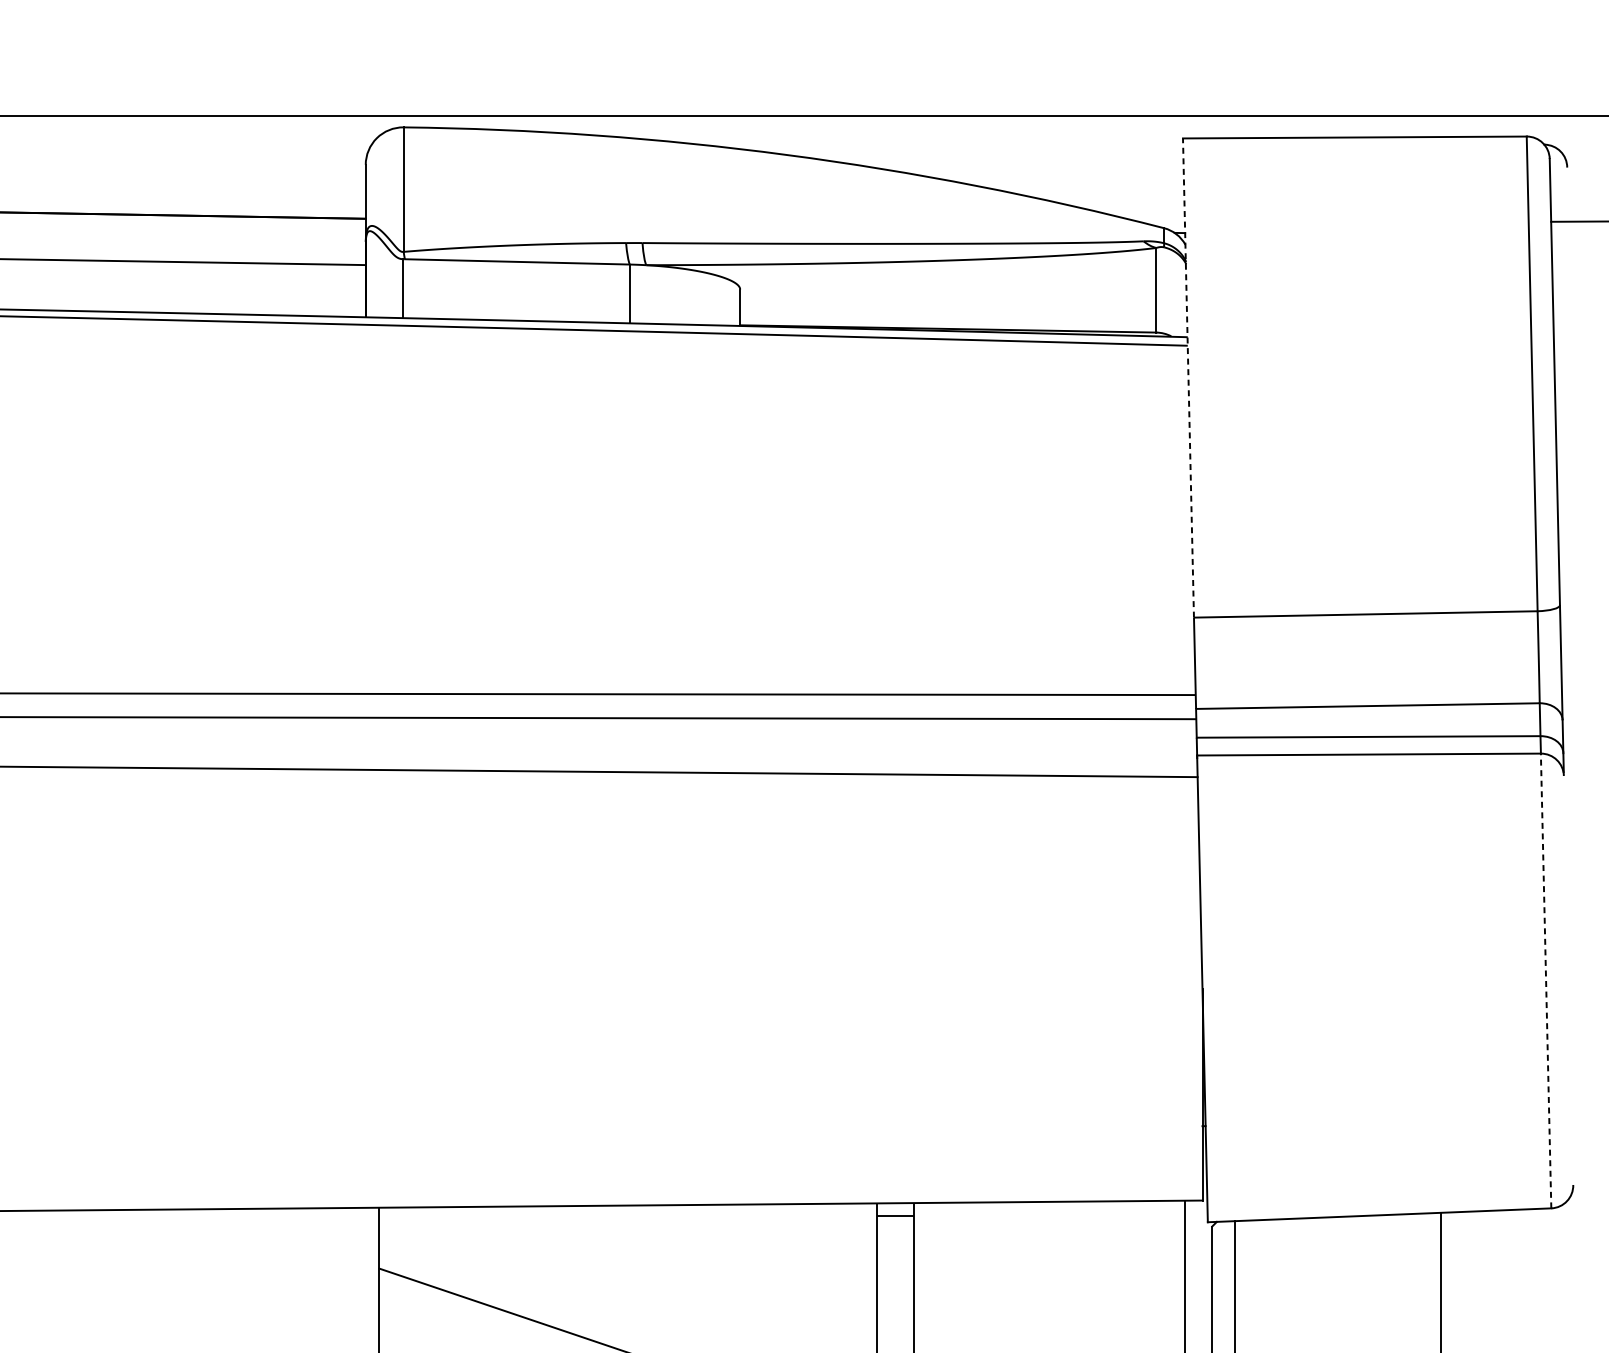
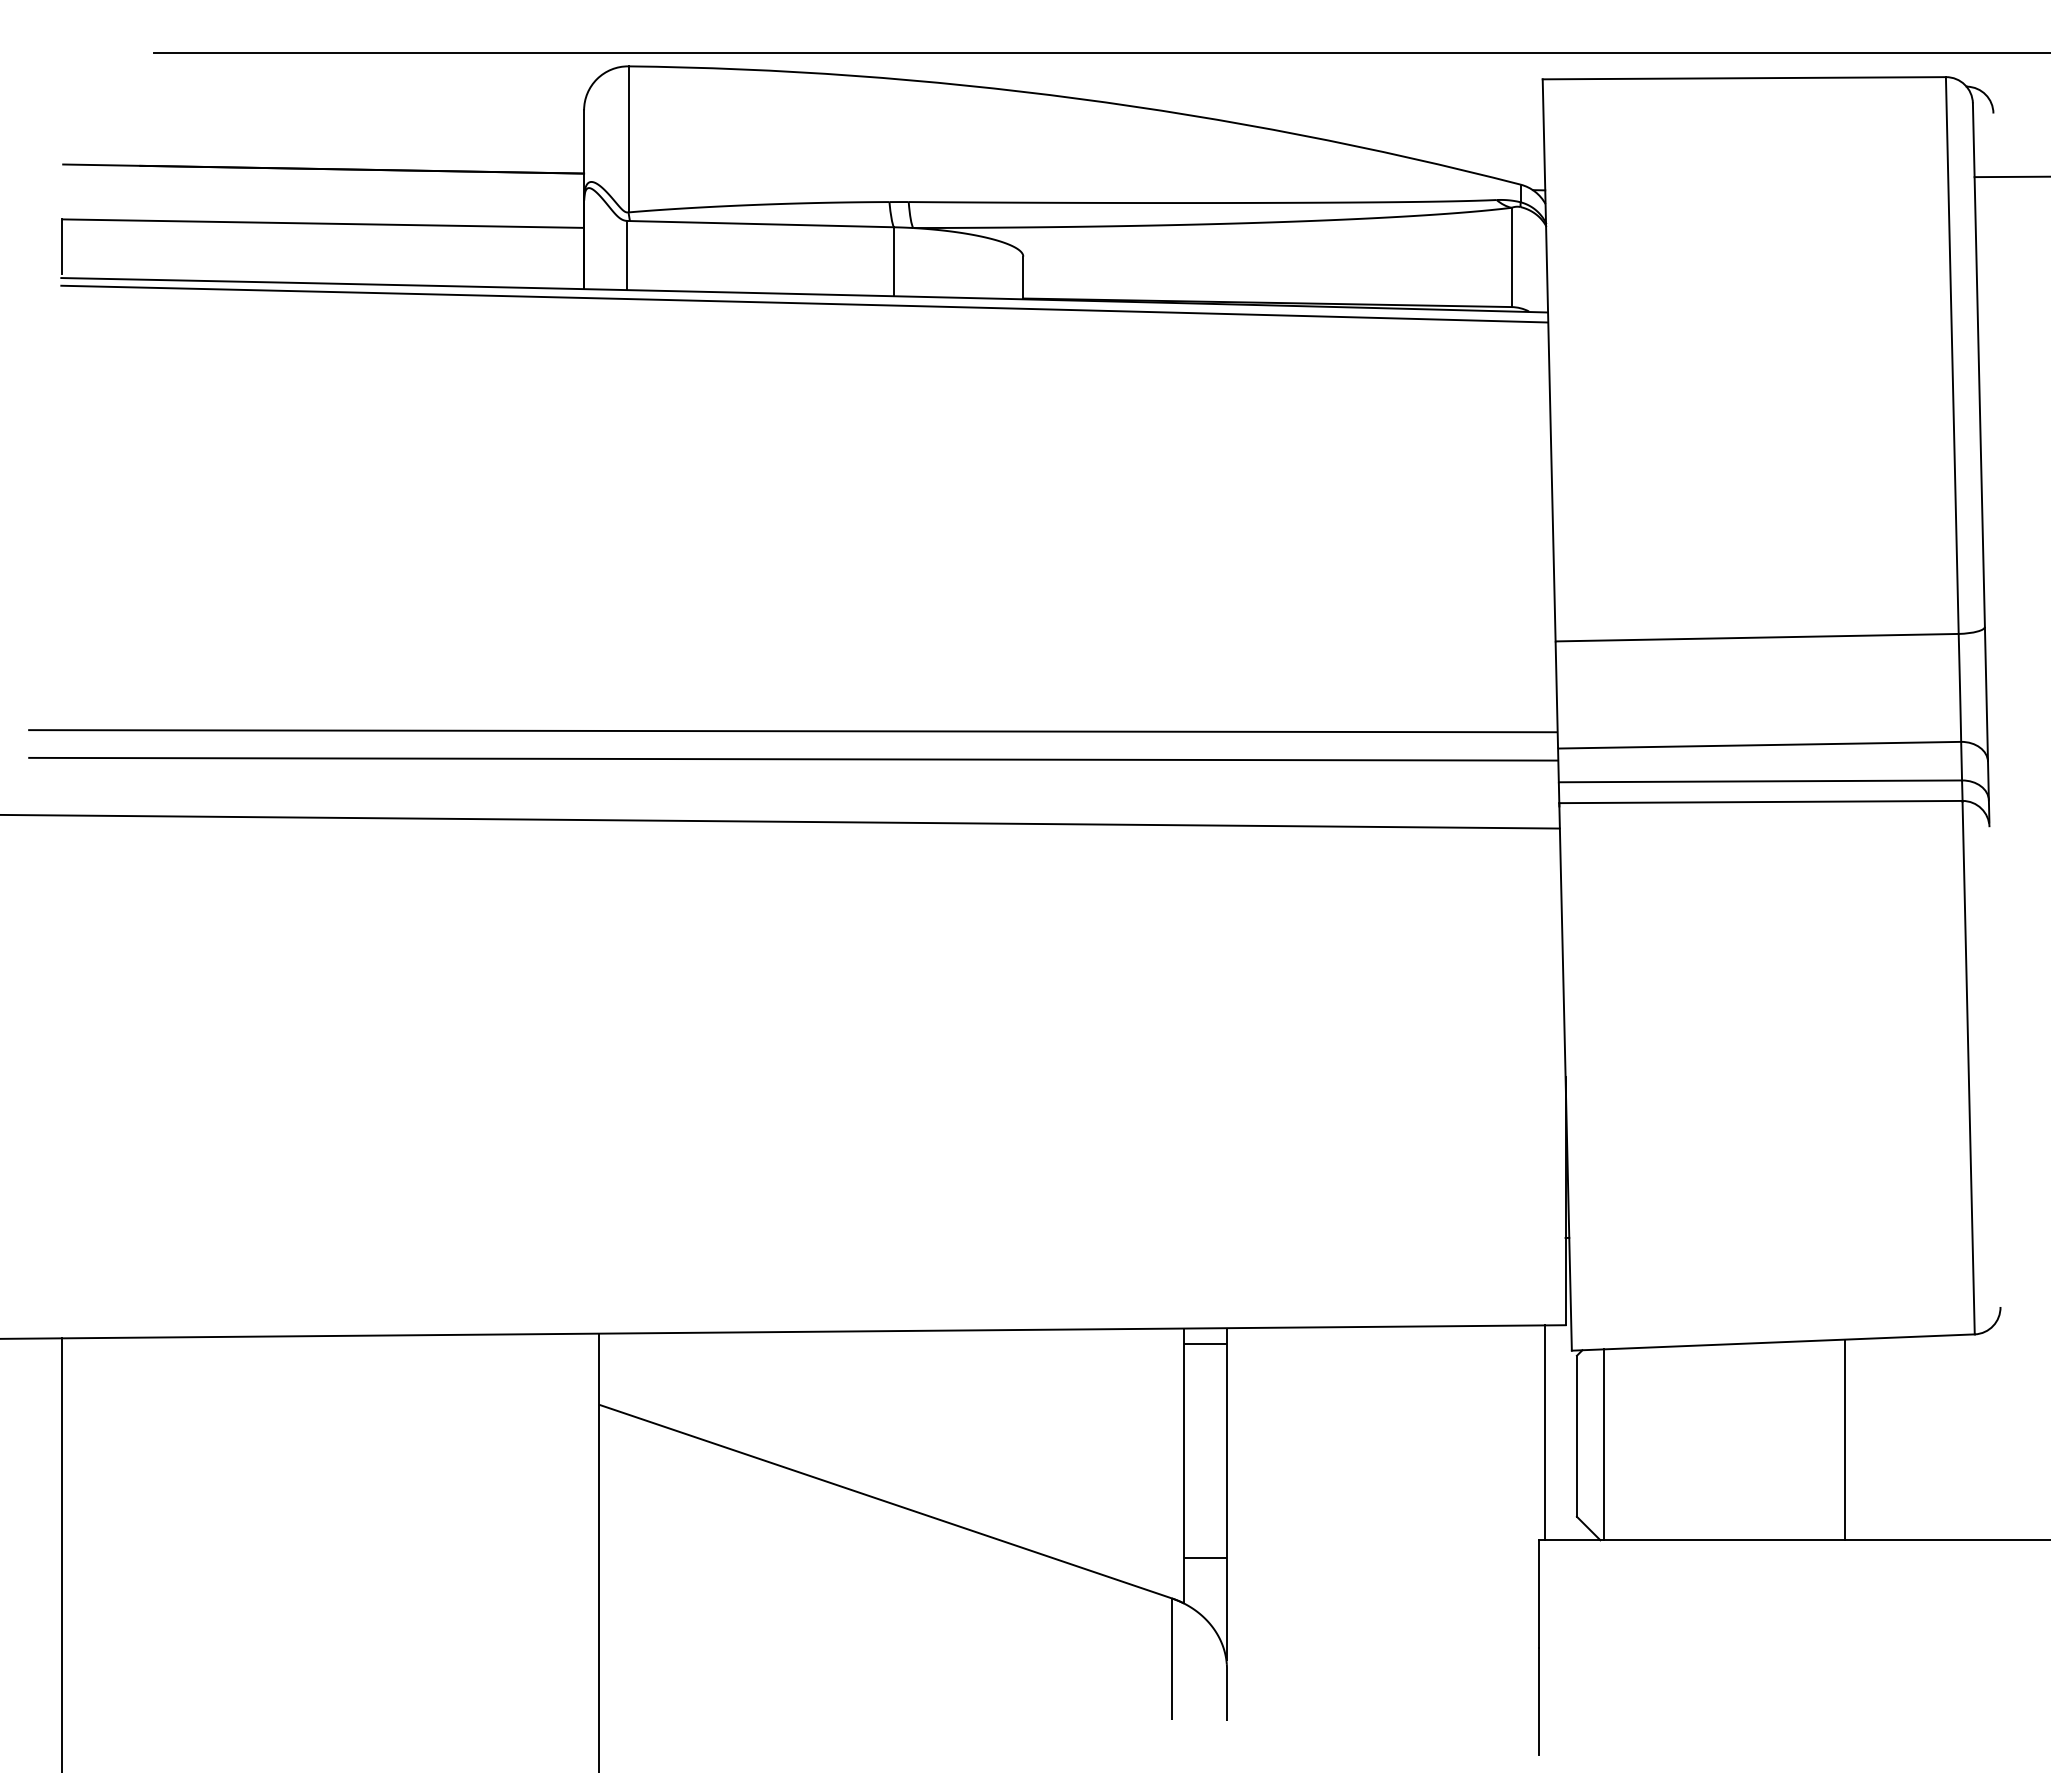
line: (1188, 377) -> (1549, 359), dashed -> solid
line: (1545, 980) -> (1968, 1067), dashed -> solid

